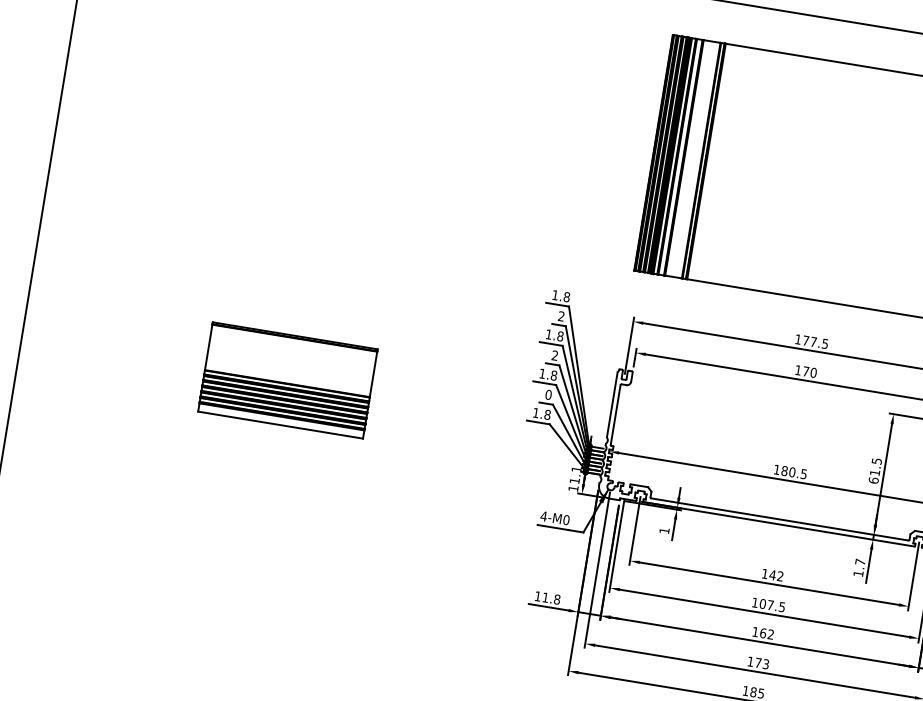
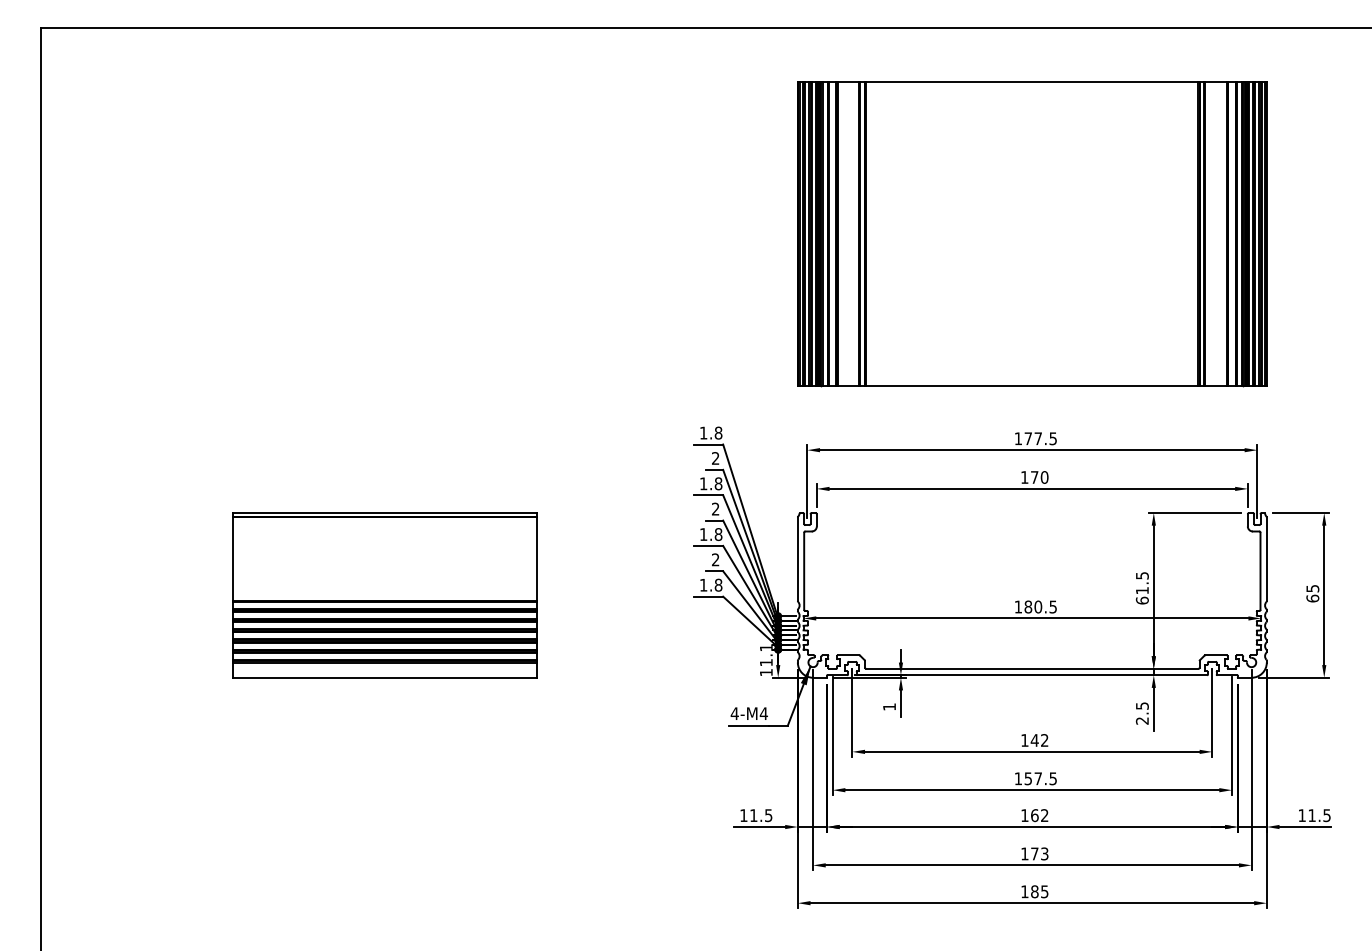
part: (287, 380) -> (384, 595), size x1.43
text: (548, 394) -> (715, 559), 0 -> 2
text: (566, 519) -> (763, 713), 4-M0 -> 4-M4
text: (858, 567) -> (1141, 713), 1.7 -> 2.5
text: (557, 599) -> (768, 815), 11.8 -> 11.5
text: (763, 603) -> (1028, 778), 107.5 -> 157.5

